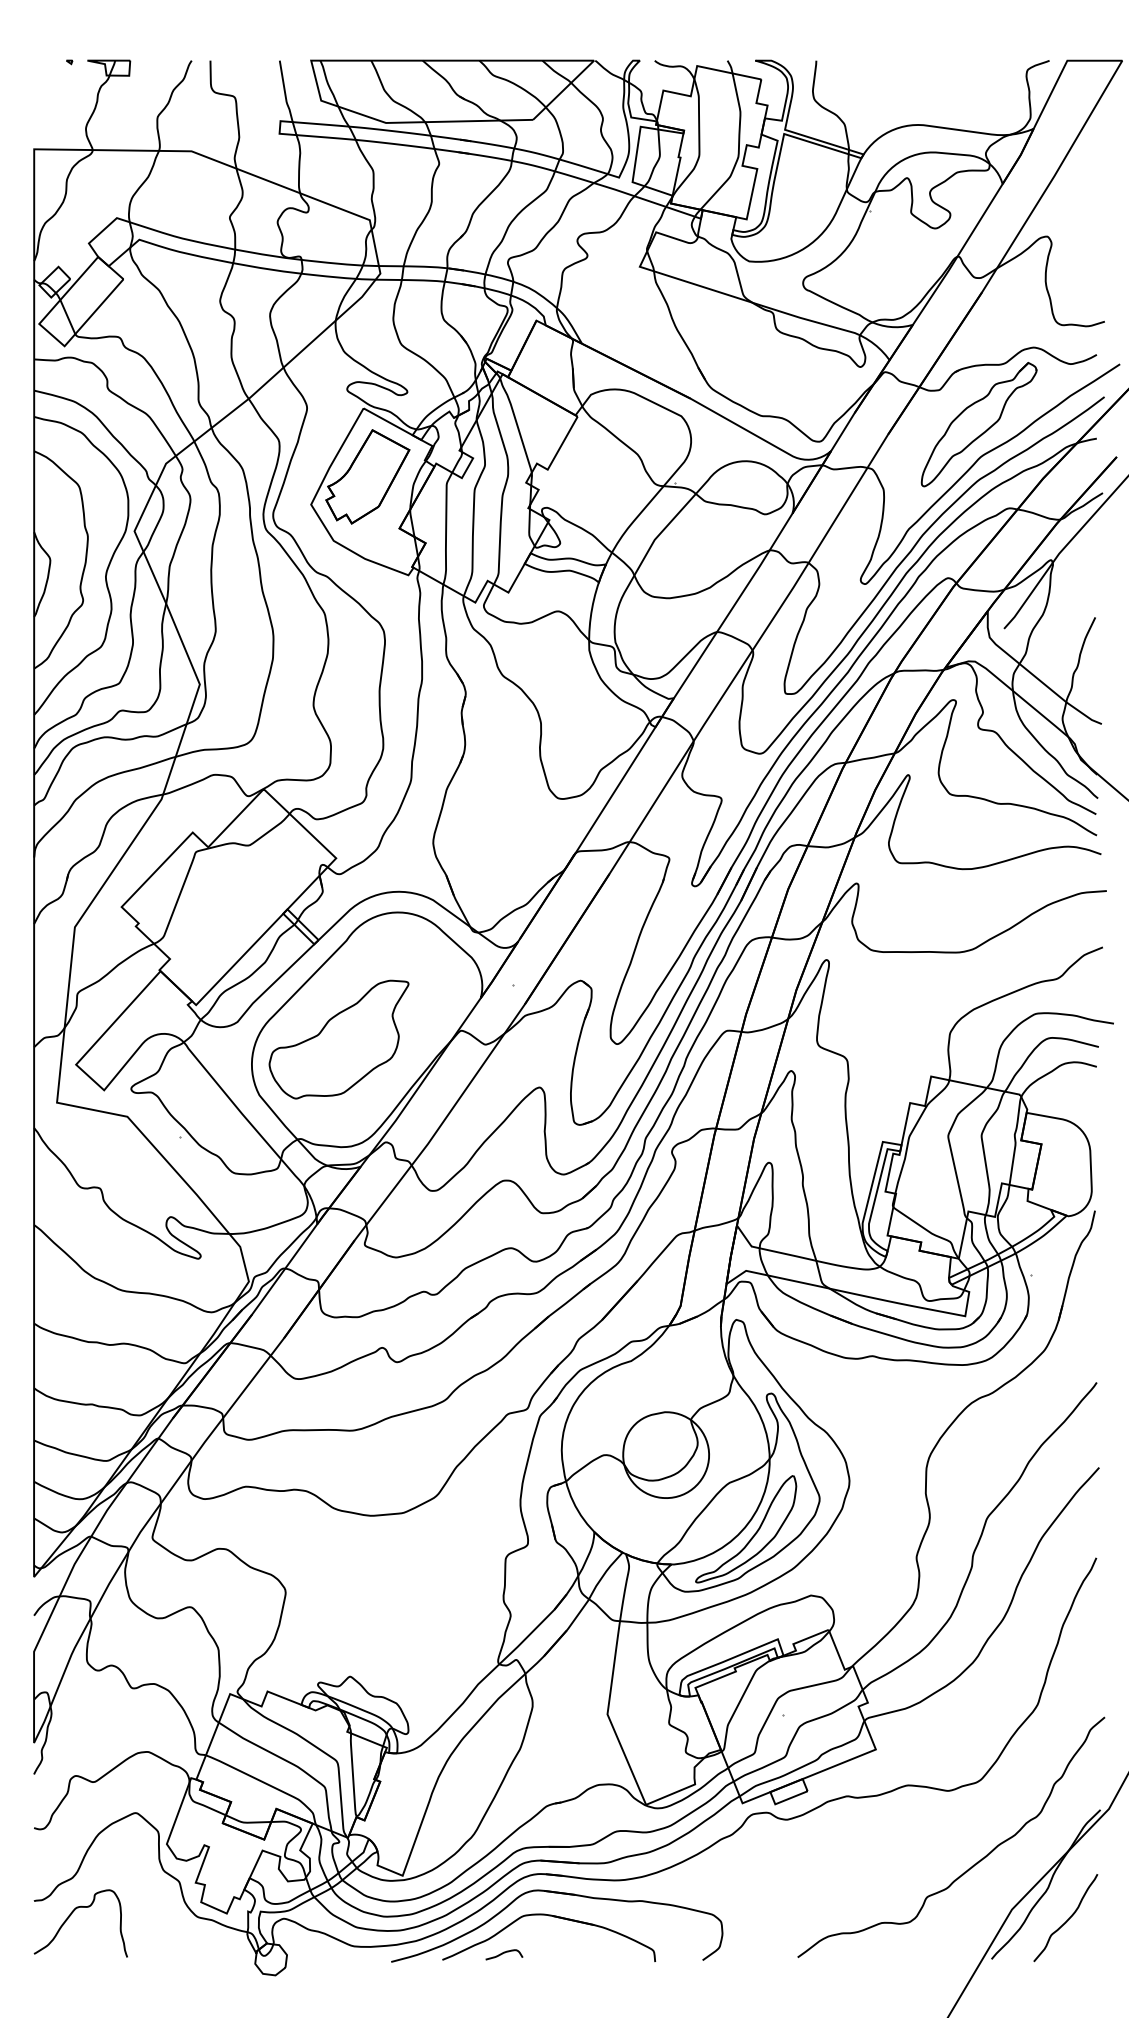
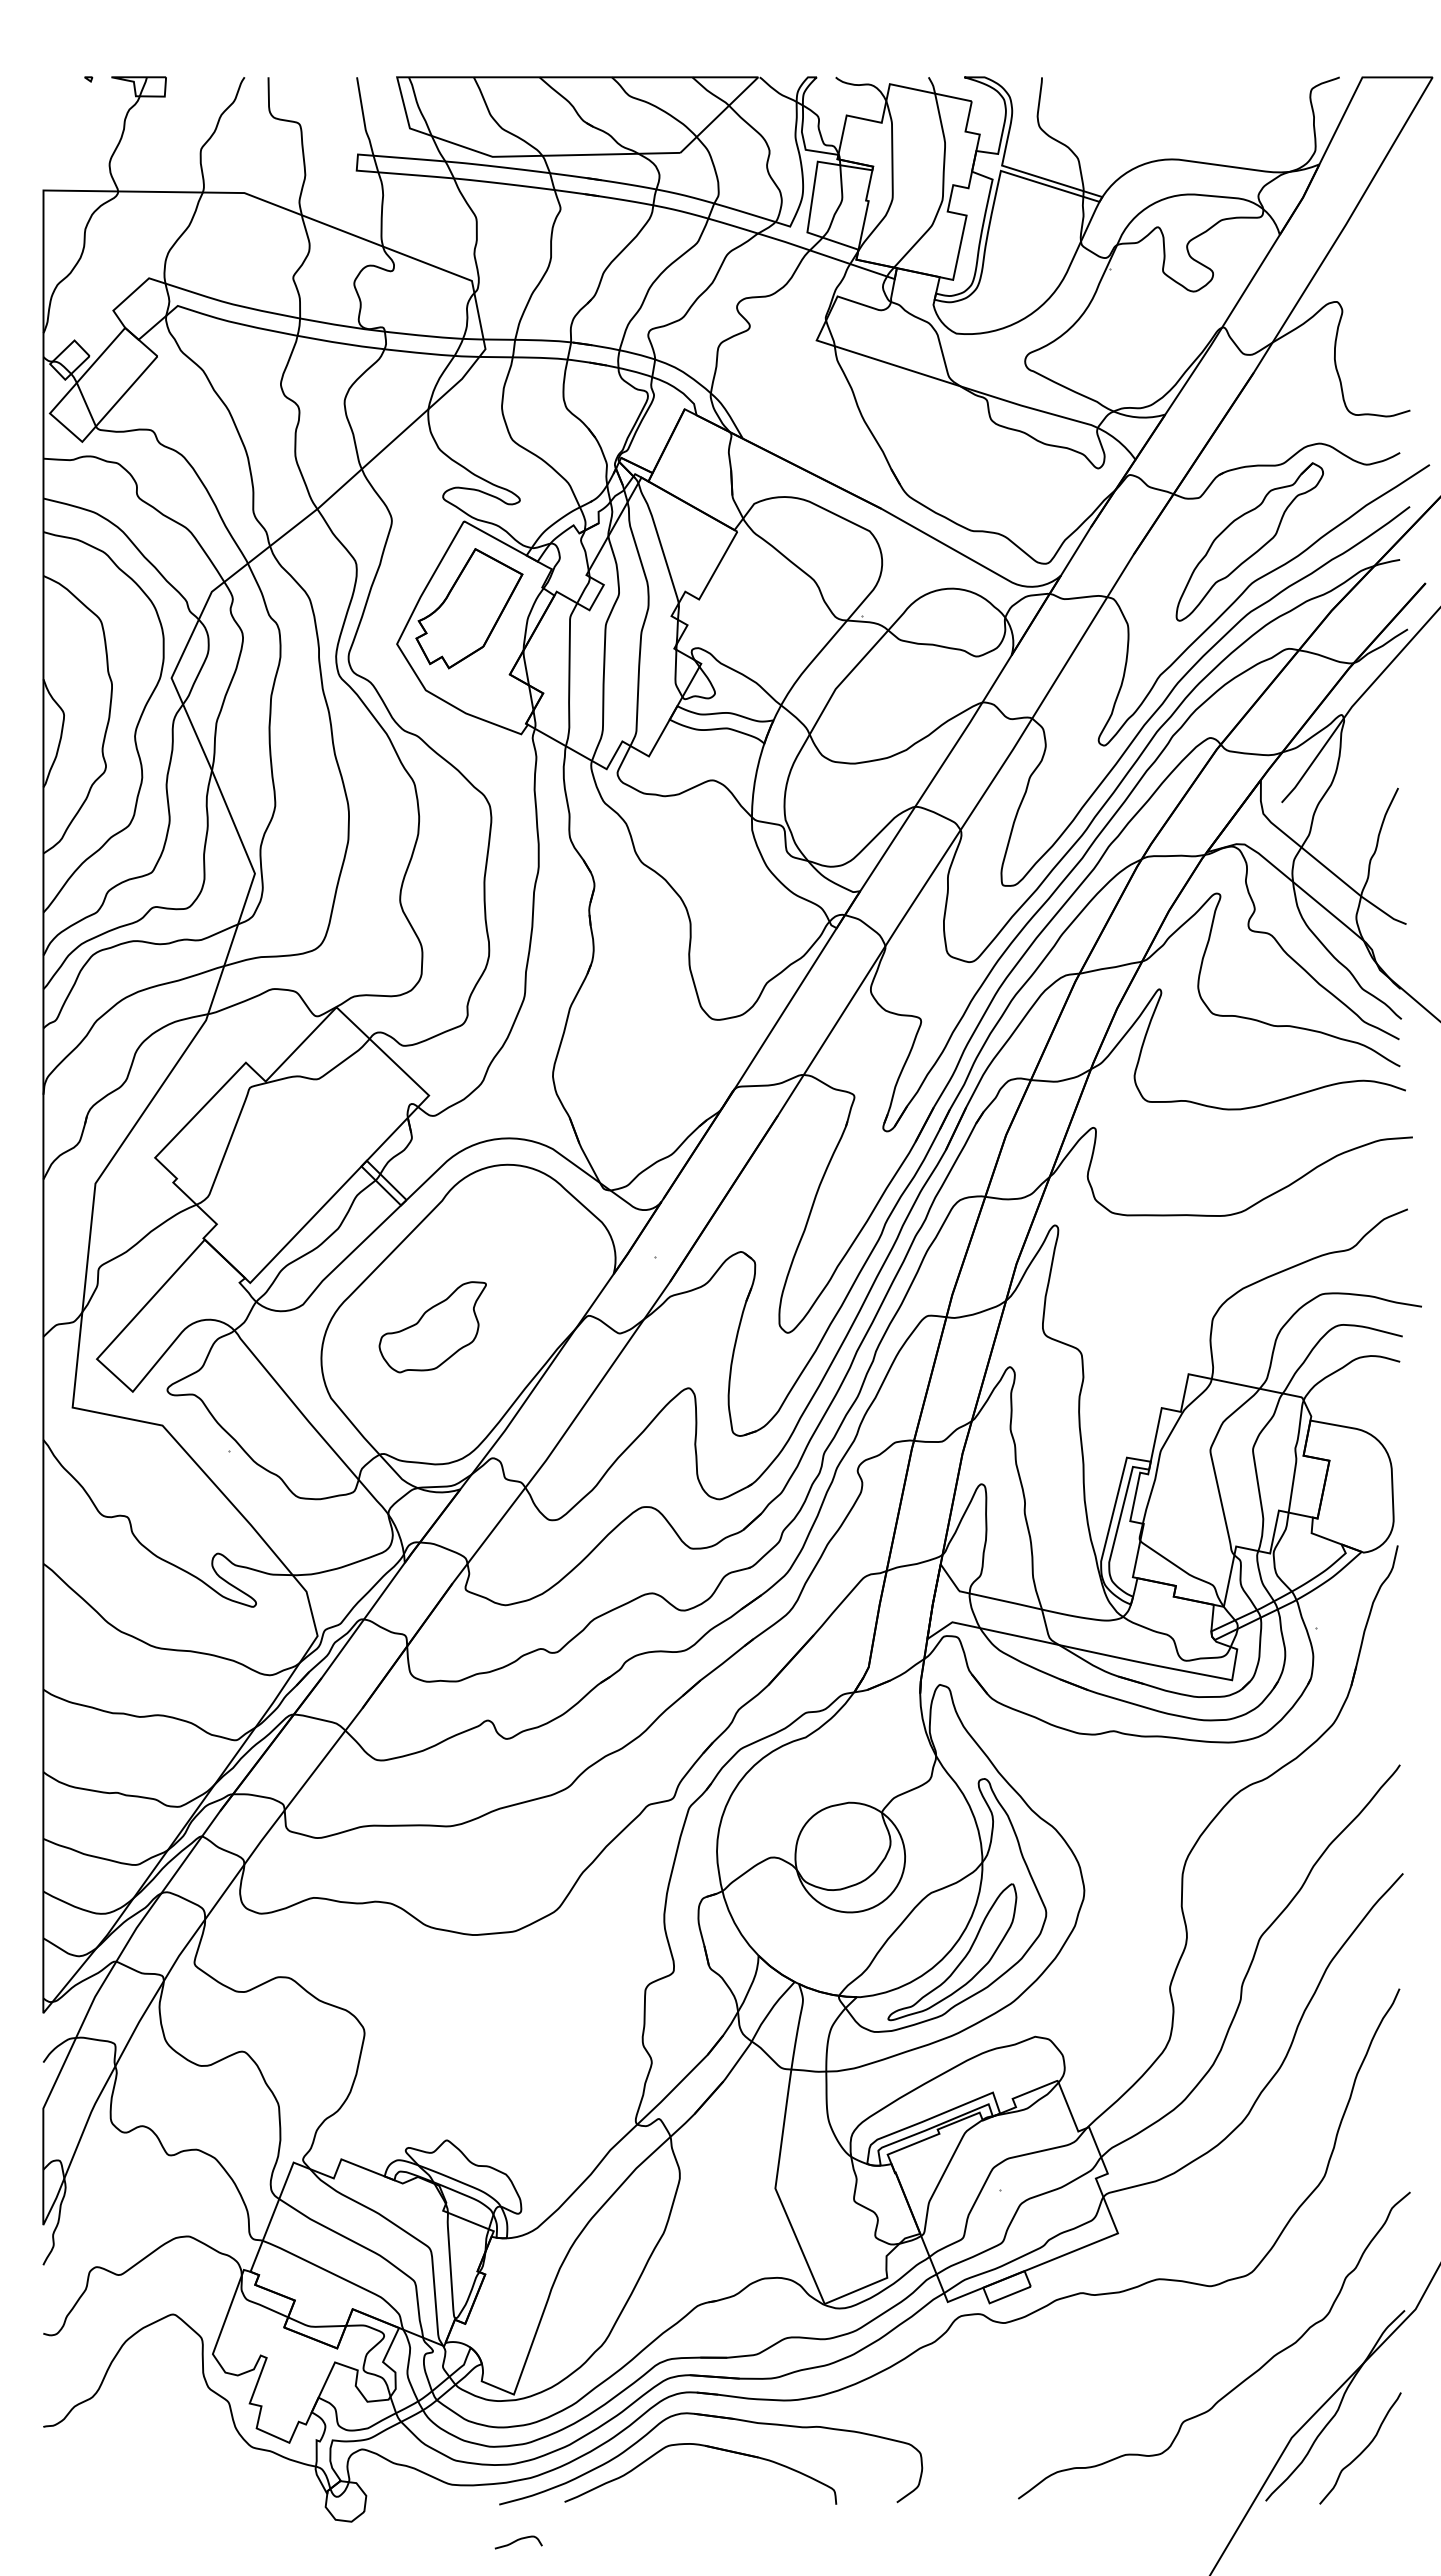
part: (338, 1039) -> (432, 1327), size x0.6
curve: (71, 1915) -> (90, 2445), removed
curve: (503, 1954) -> (517, 2541), moved

